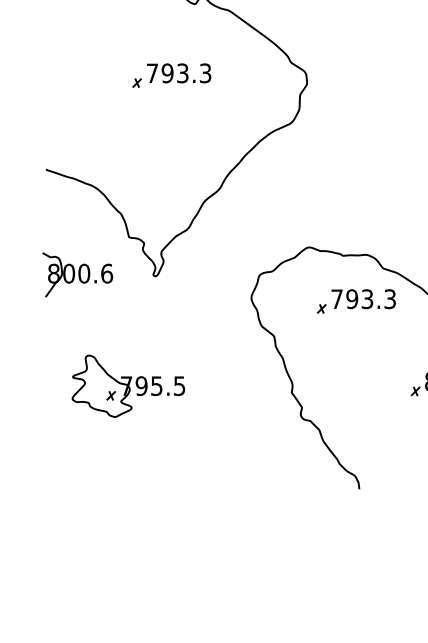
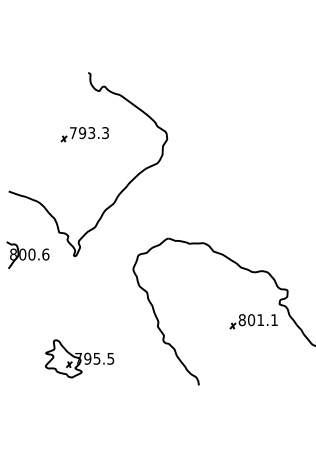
part: (355, 301) -> (196, 271), removed
part: (127, 385) -> (79, 358), moved

